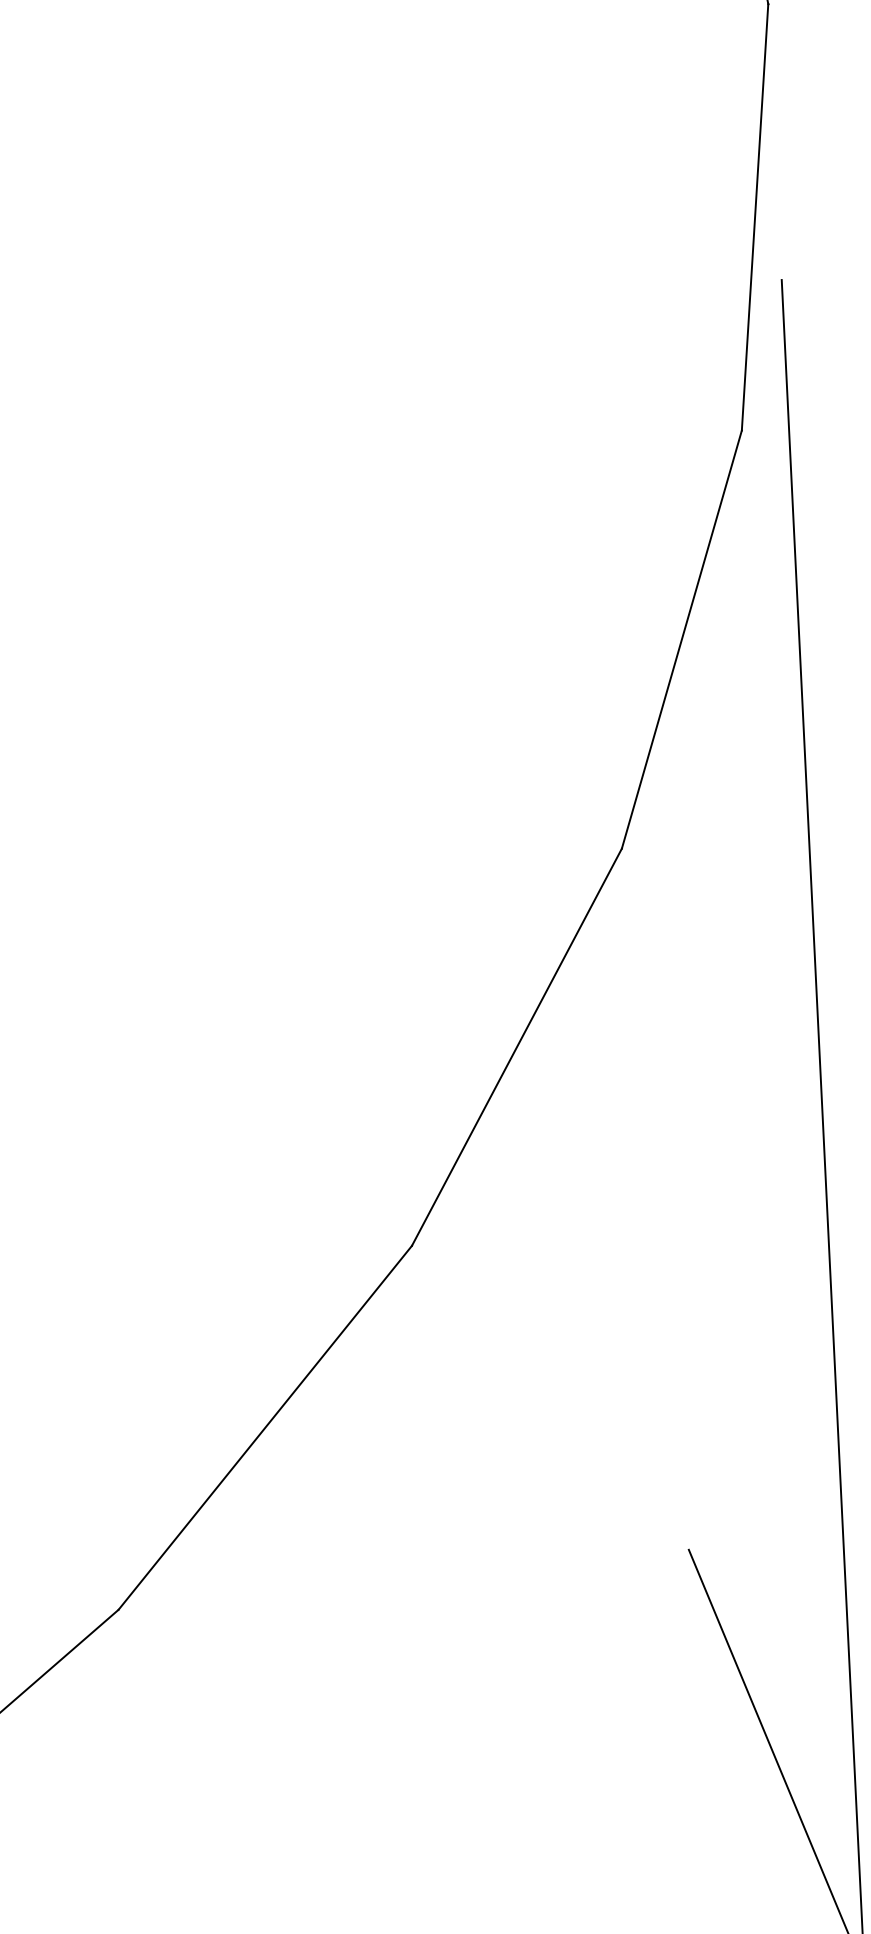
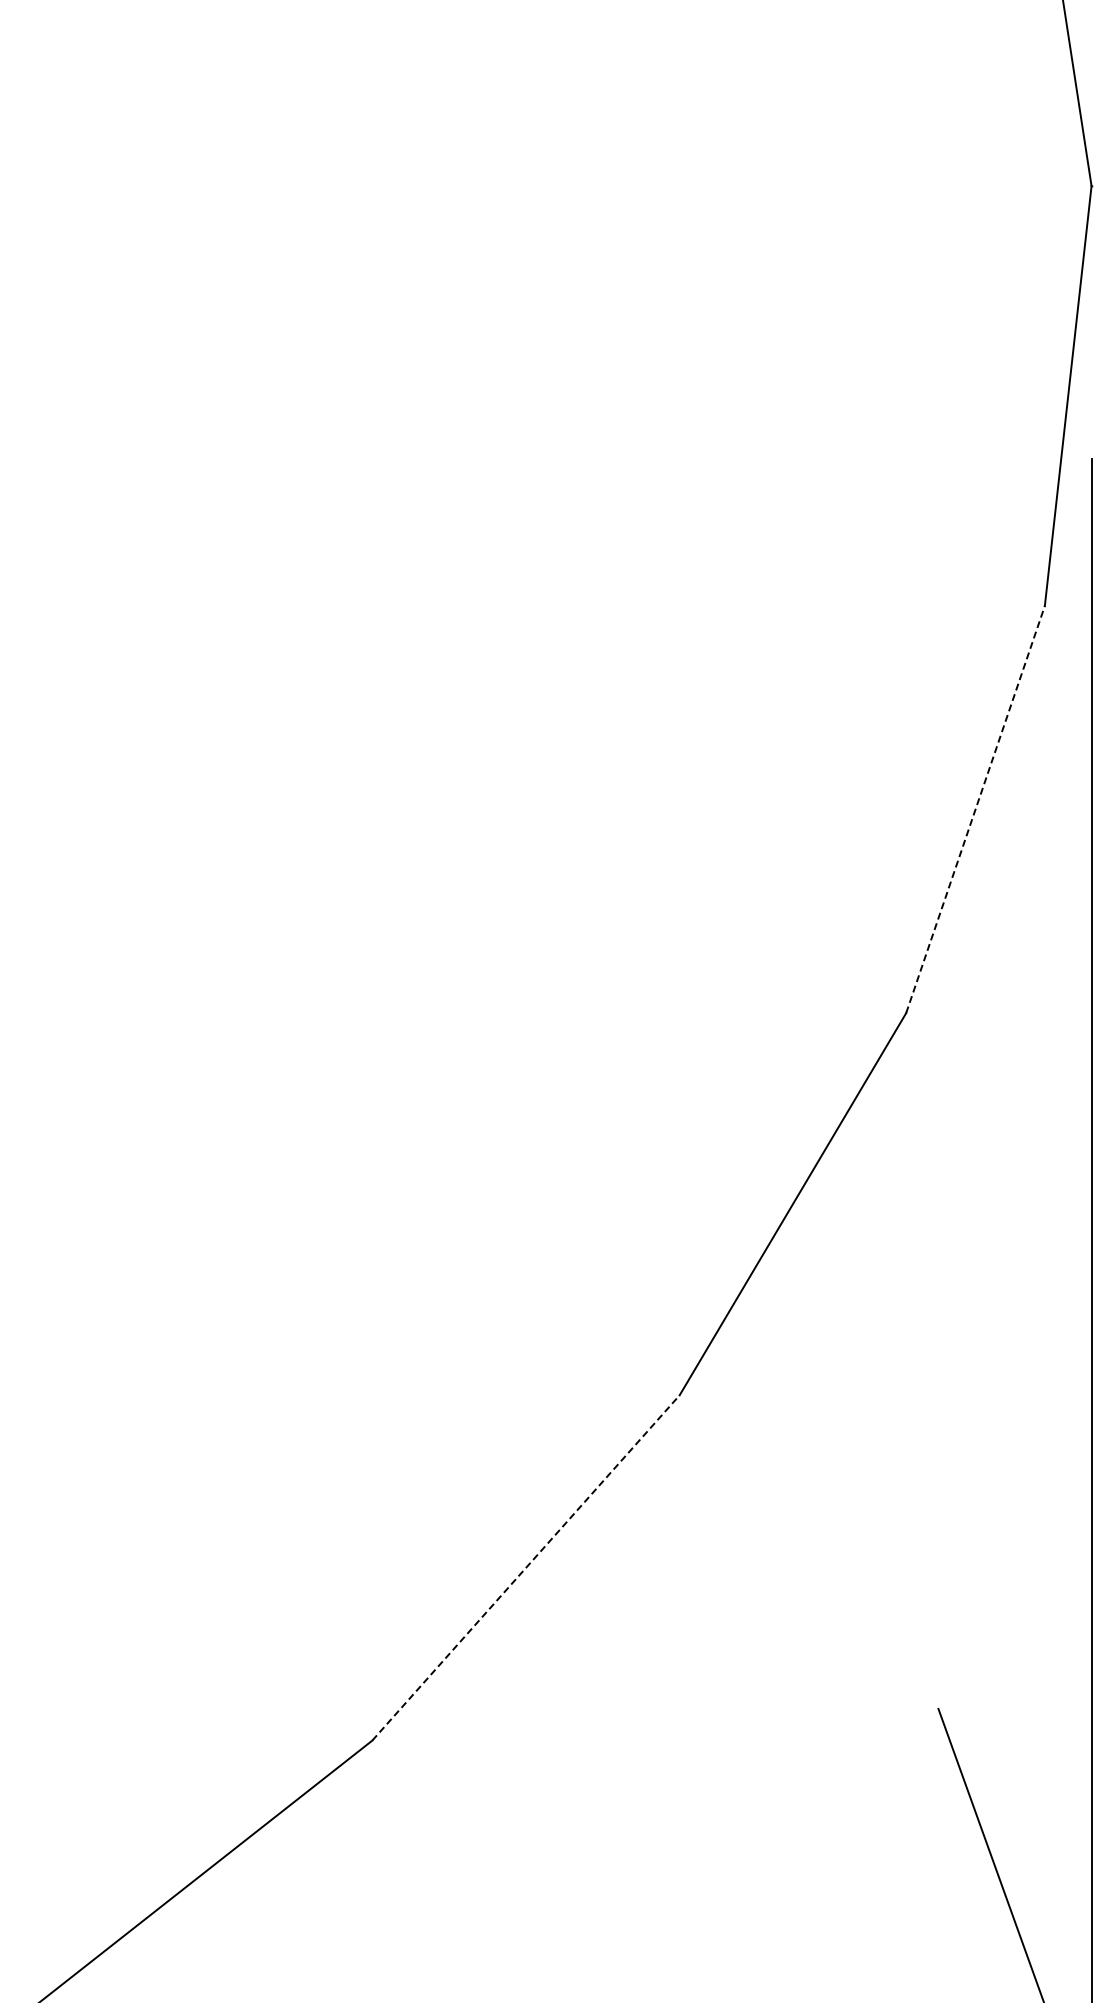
line: (681, 639) -> (975, 809), solid -> dashed
line: (265, 1427) -> (526, 1567), solid -> dashed

